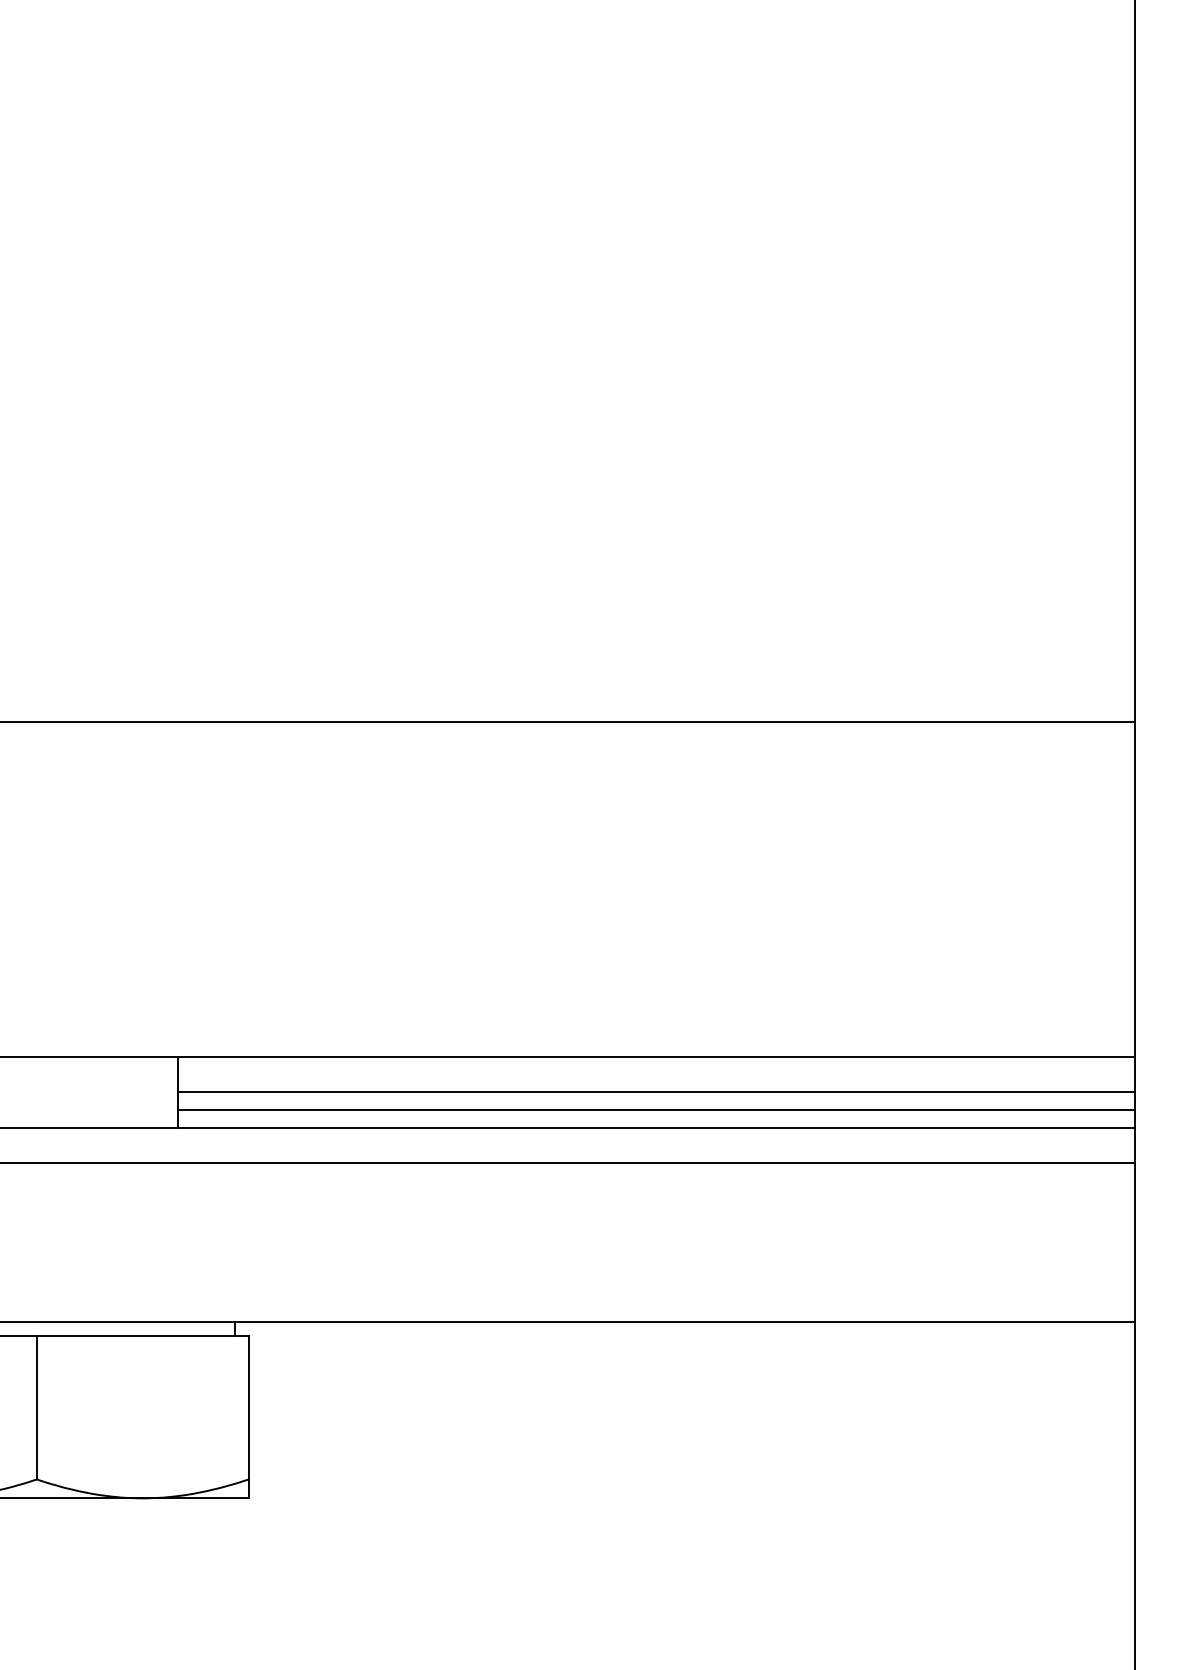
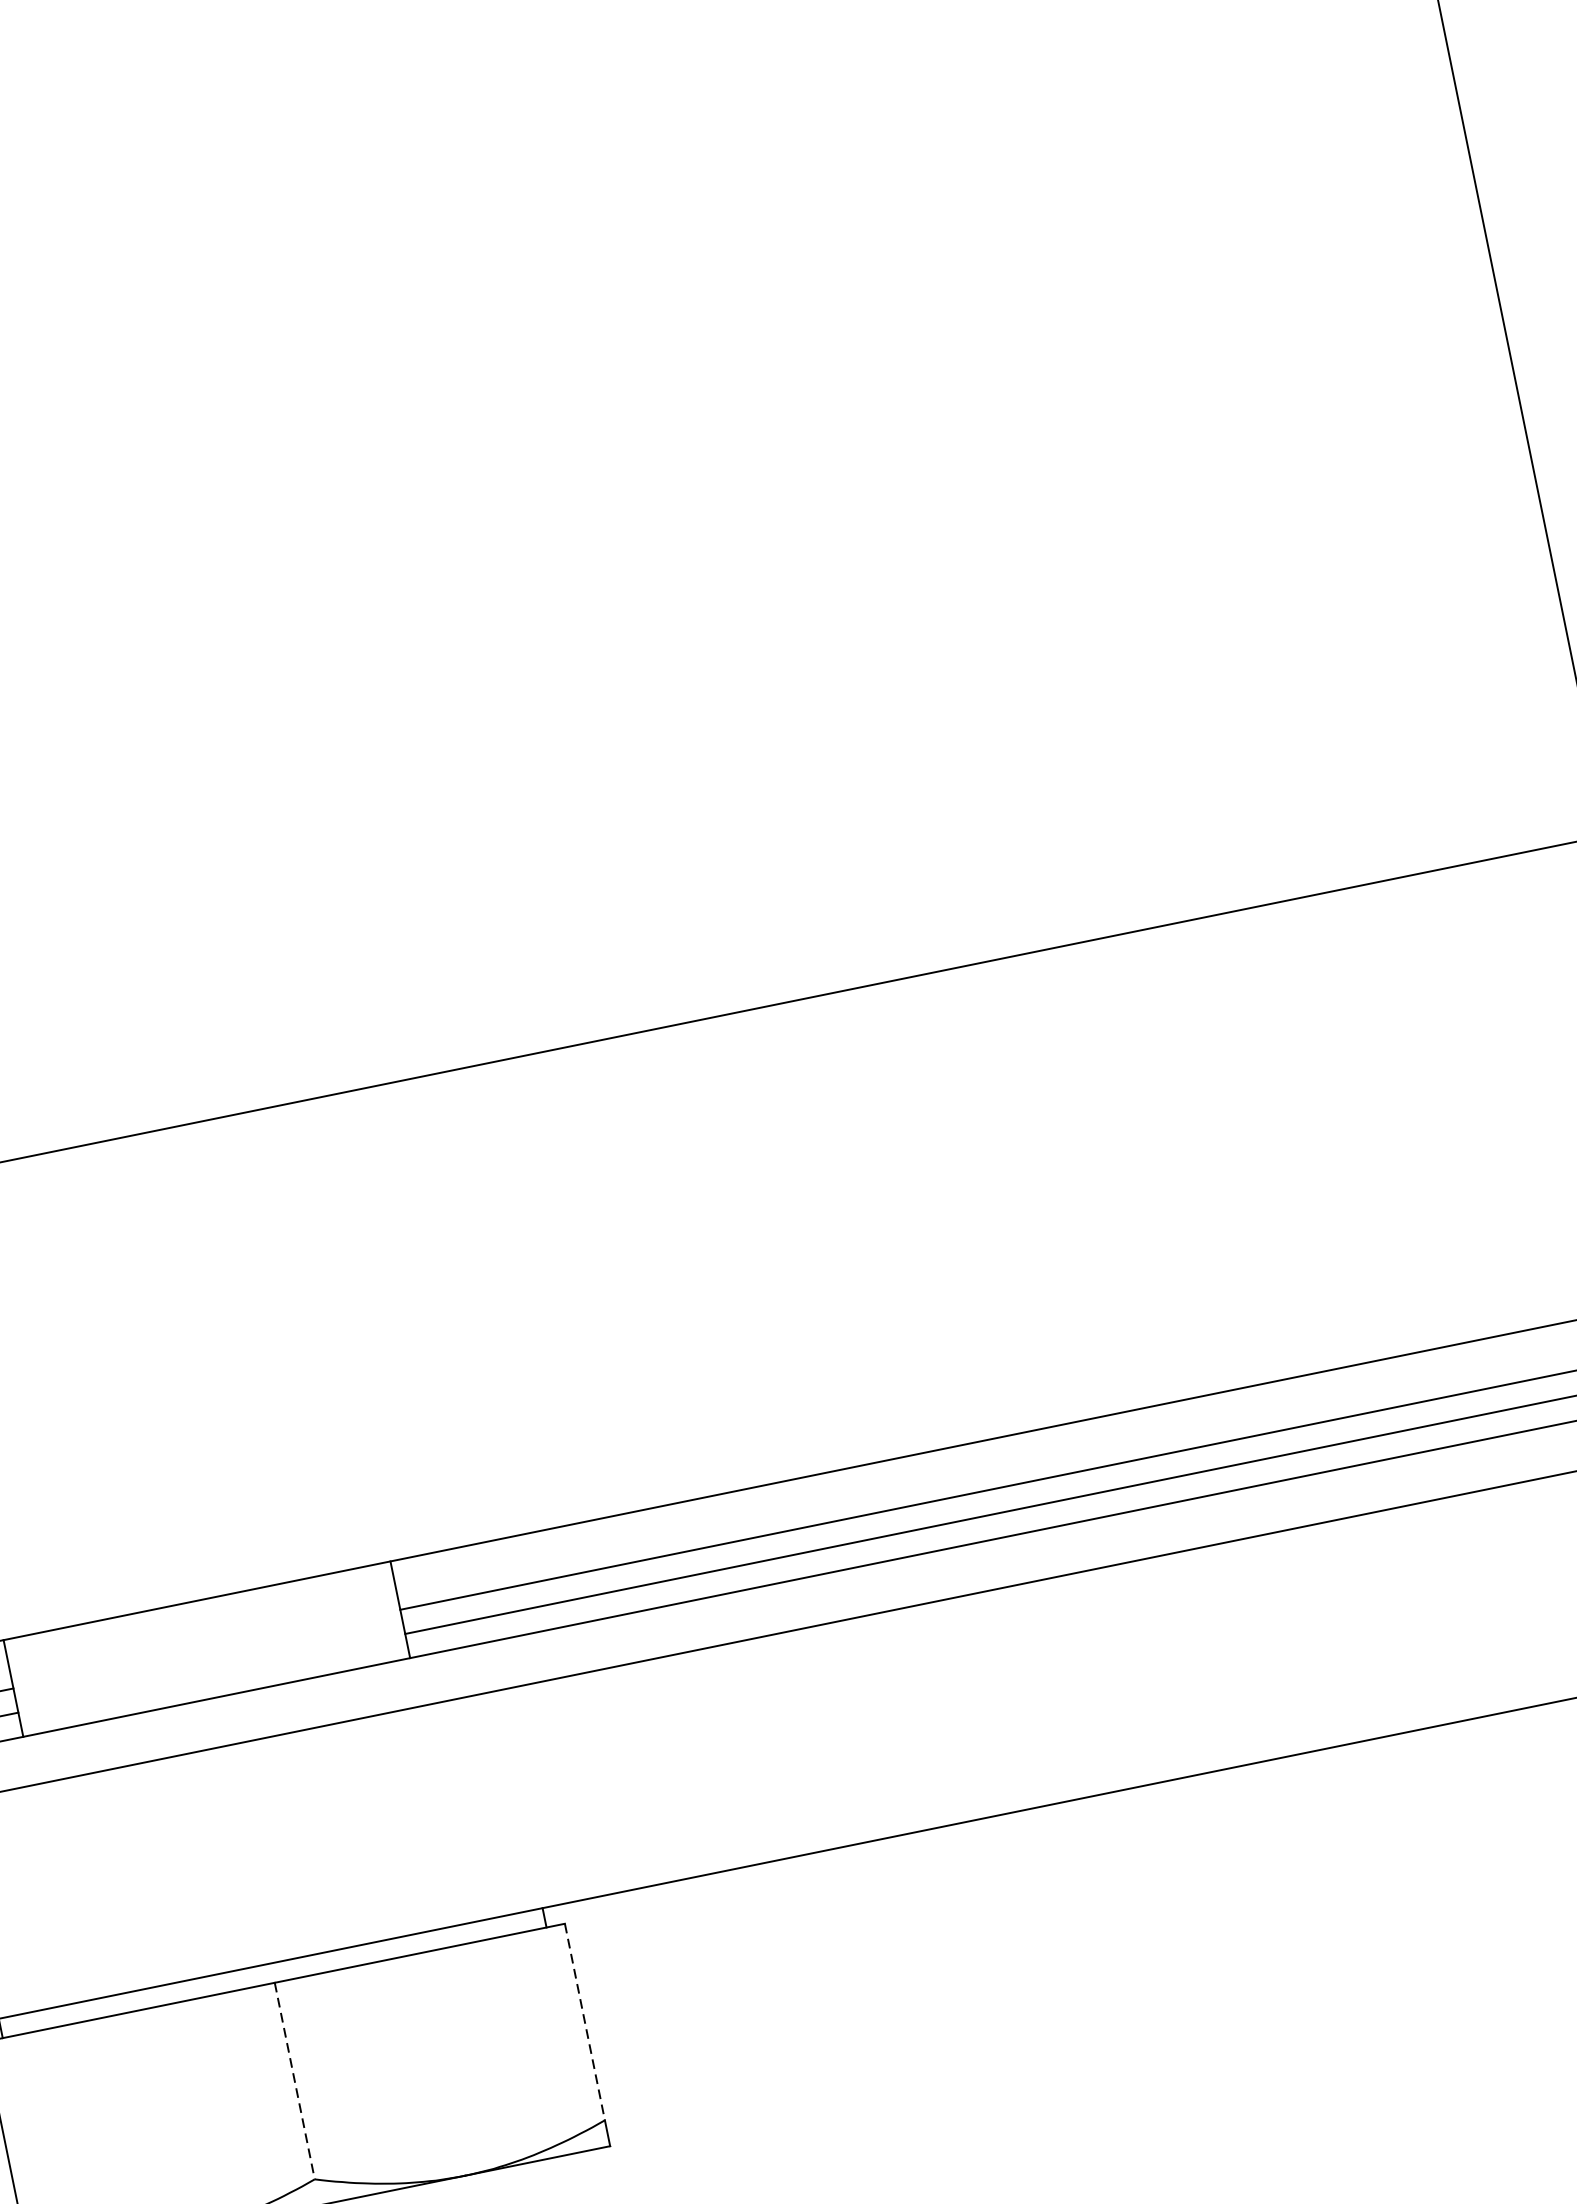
line: (36, 1407) -> (294, 2080), solid -> dashed
line: (248, 1407) -> (584, 2021), solid -> dashed

